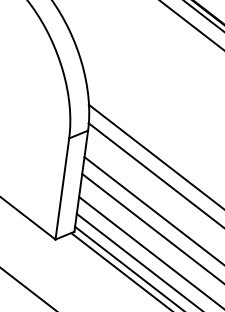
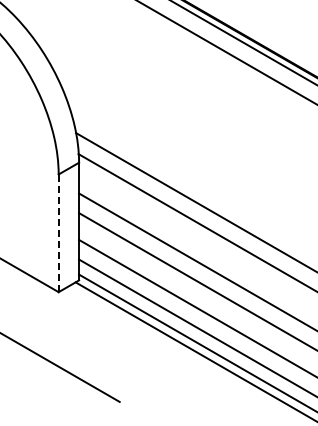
line: (62, 189) -> (58, 233), solid -> dashed

